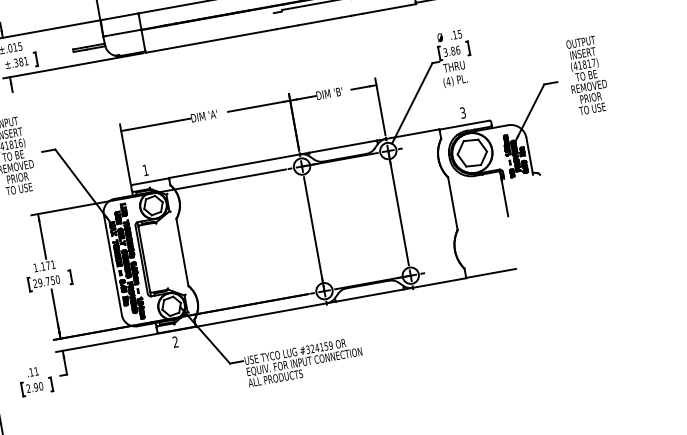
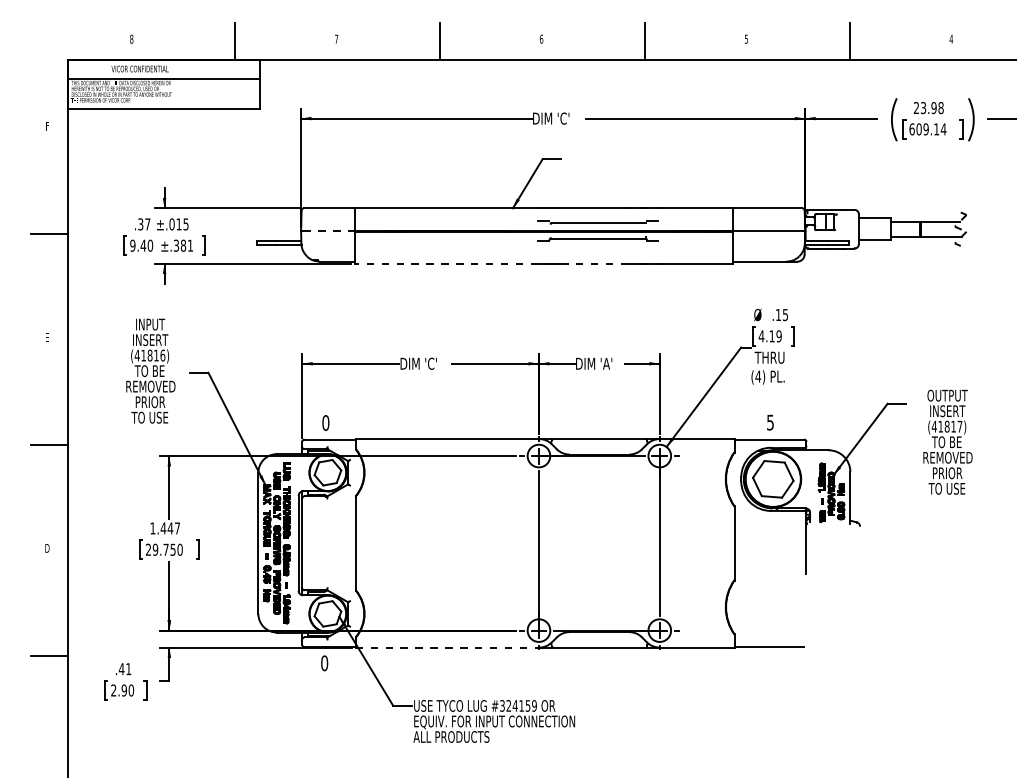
line: (319, 21) -> (598, 263), solid -> dashed
line: (122, 33) -> (328, 231), solid -> dashed
line: (211, 40) -> (446, 263), solid -> dashed
text: (451, 51) -> (769, 336), 3.86 -> 4.19
text: (586, 75) -> (947, 441), moved
text: (338, 91) -> (606, 363), DIM 'B' -> DIM 'A'
text: (462, 112) -> (770, 421), 3 -> 5
text: (213, 114) -> (431, 363), DIM 'A' -> DIM 'C'
text: (145, 170) -> (325, 422), 1 -> 0
text: (47, 265) -> (169, 528), 1.171 -> 1.447
line: (261, 315) -> (447, 647), solid -> dashed
text: (175, 342) -> (324, 663), 2 -> 0
text: (31, 372) -> (121, 669), .11 -> .41

